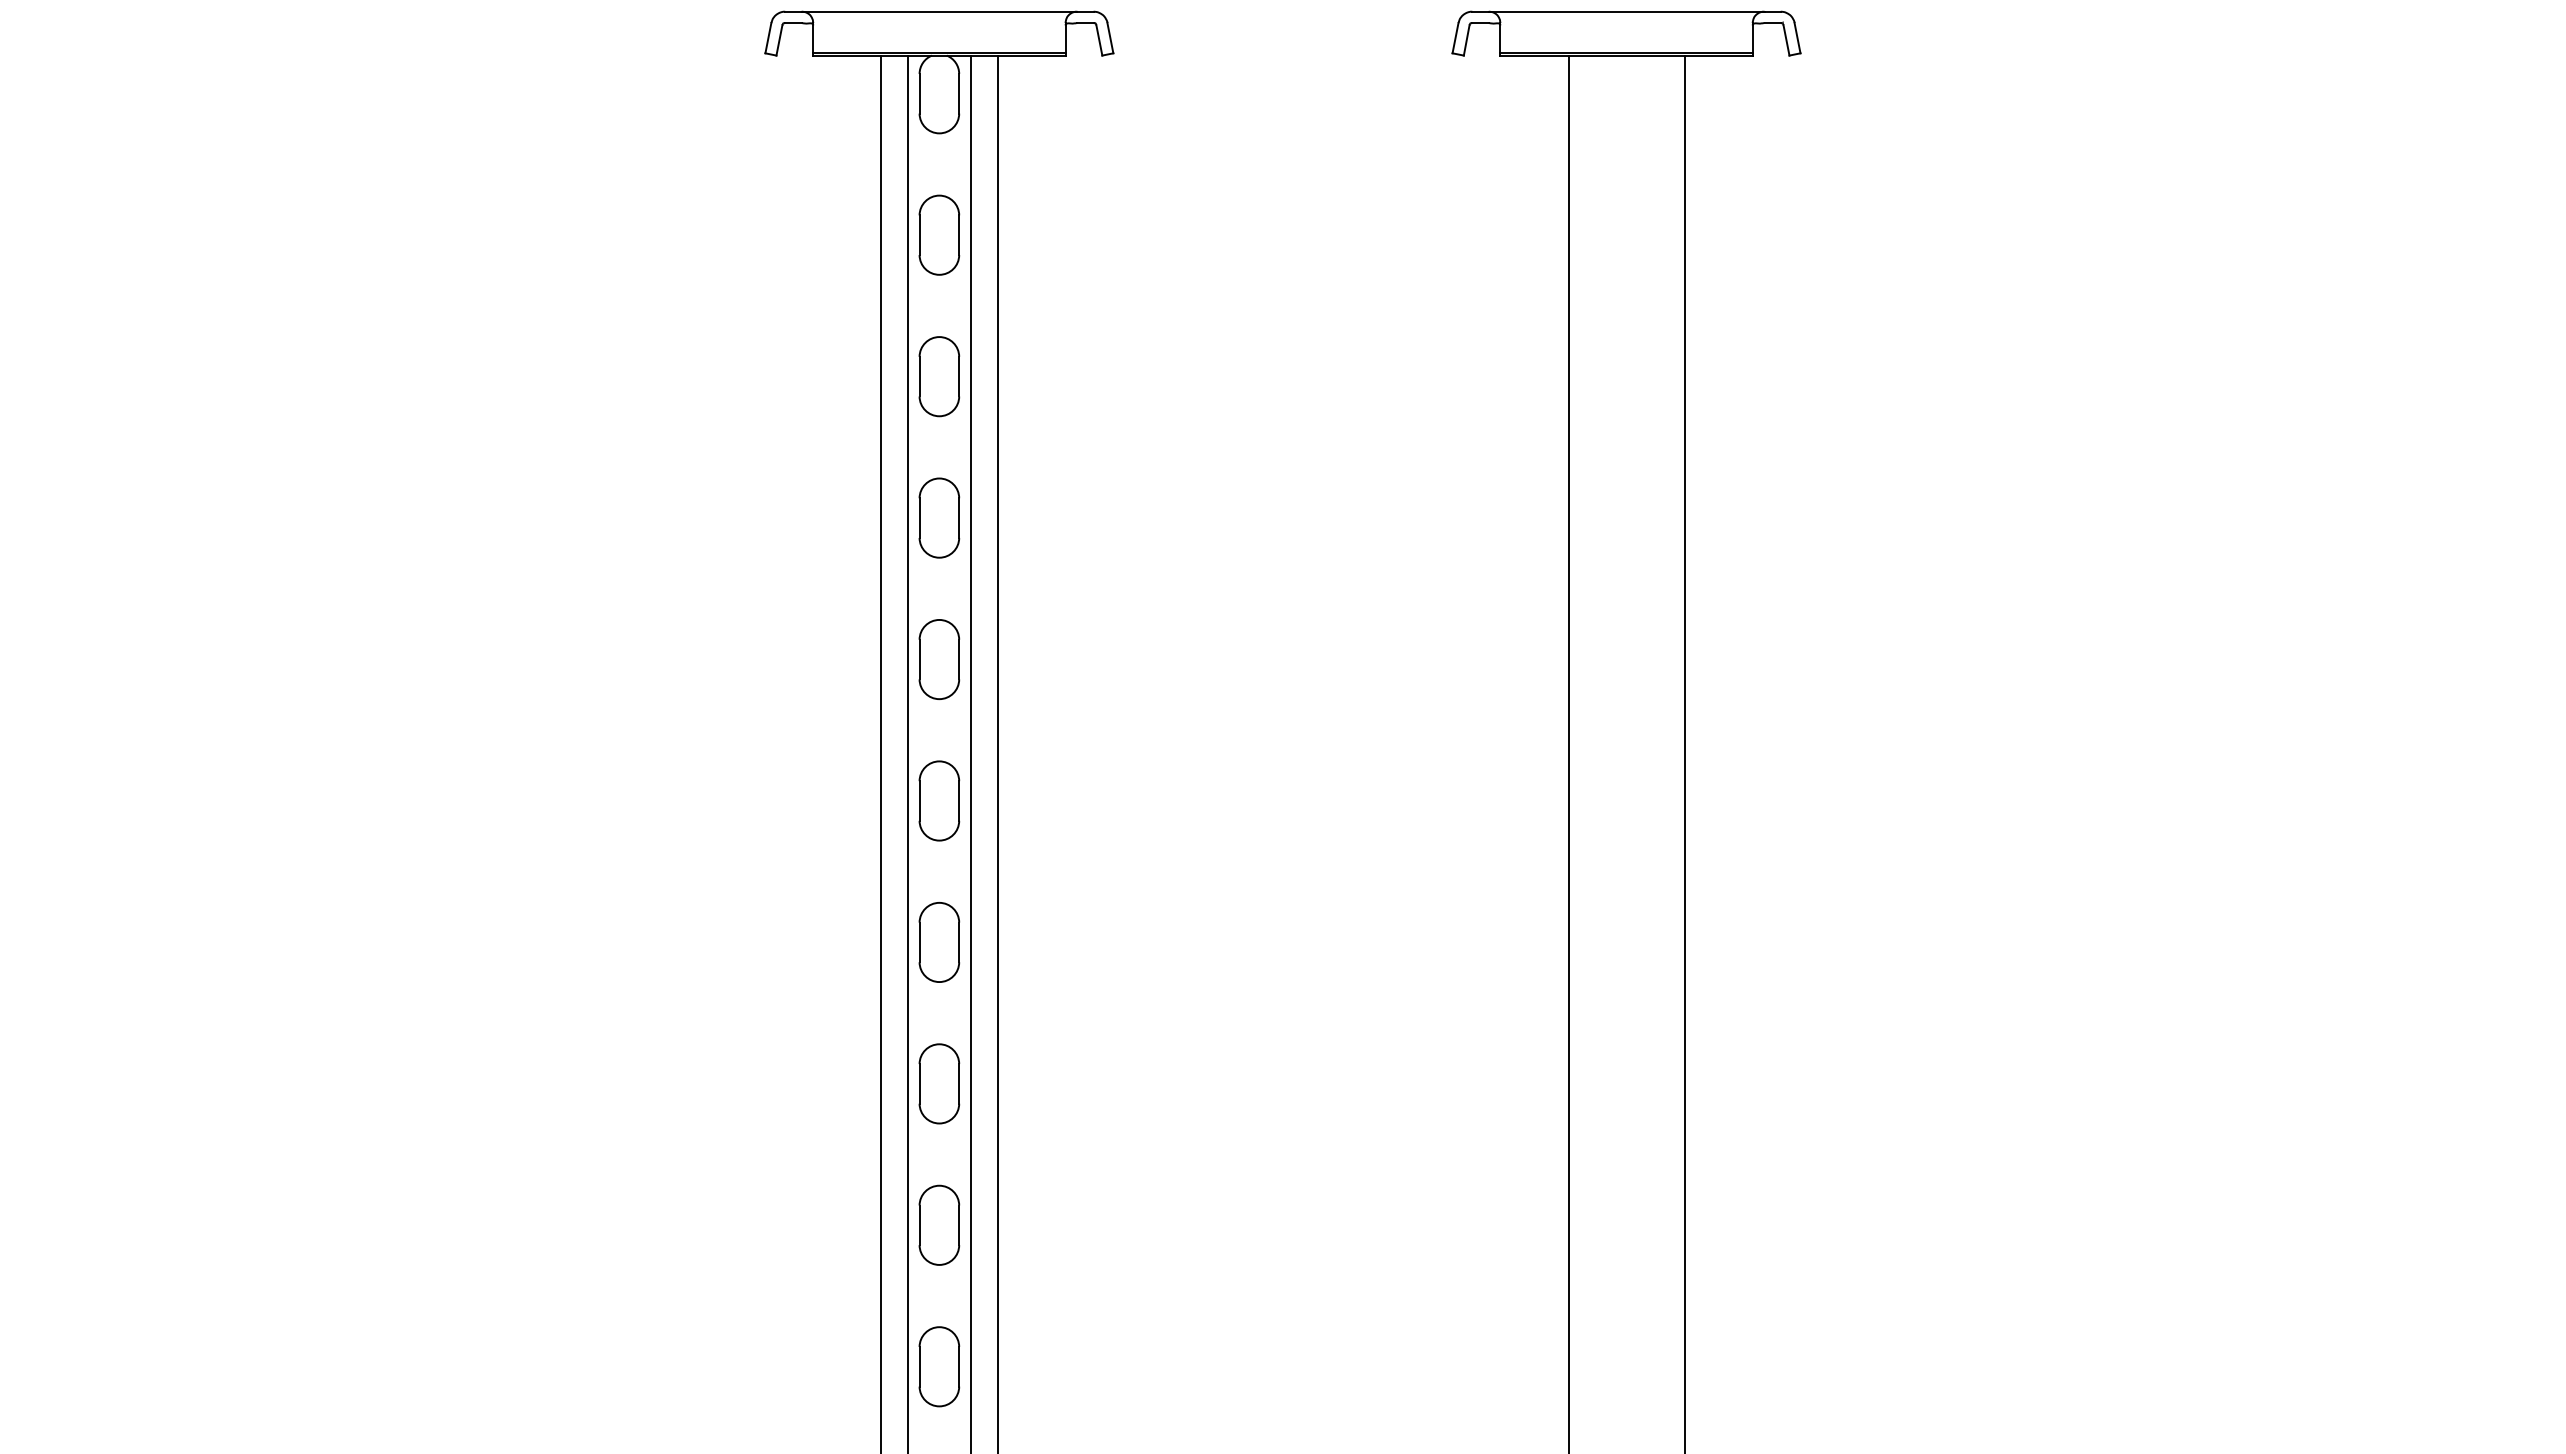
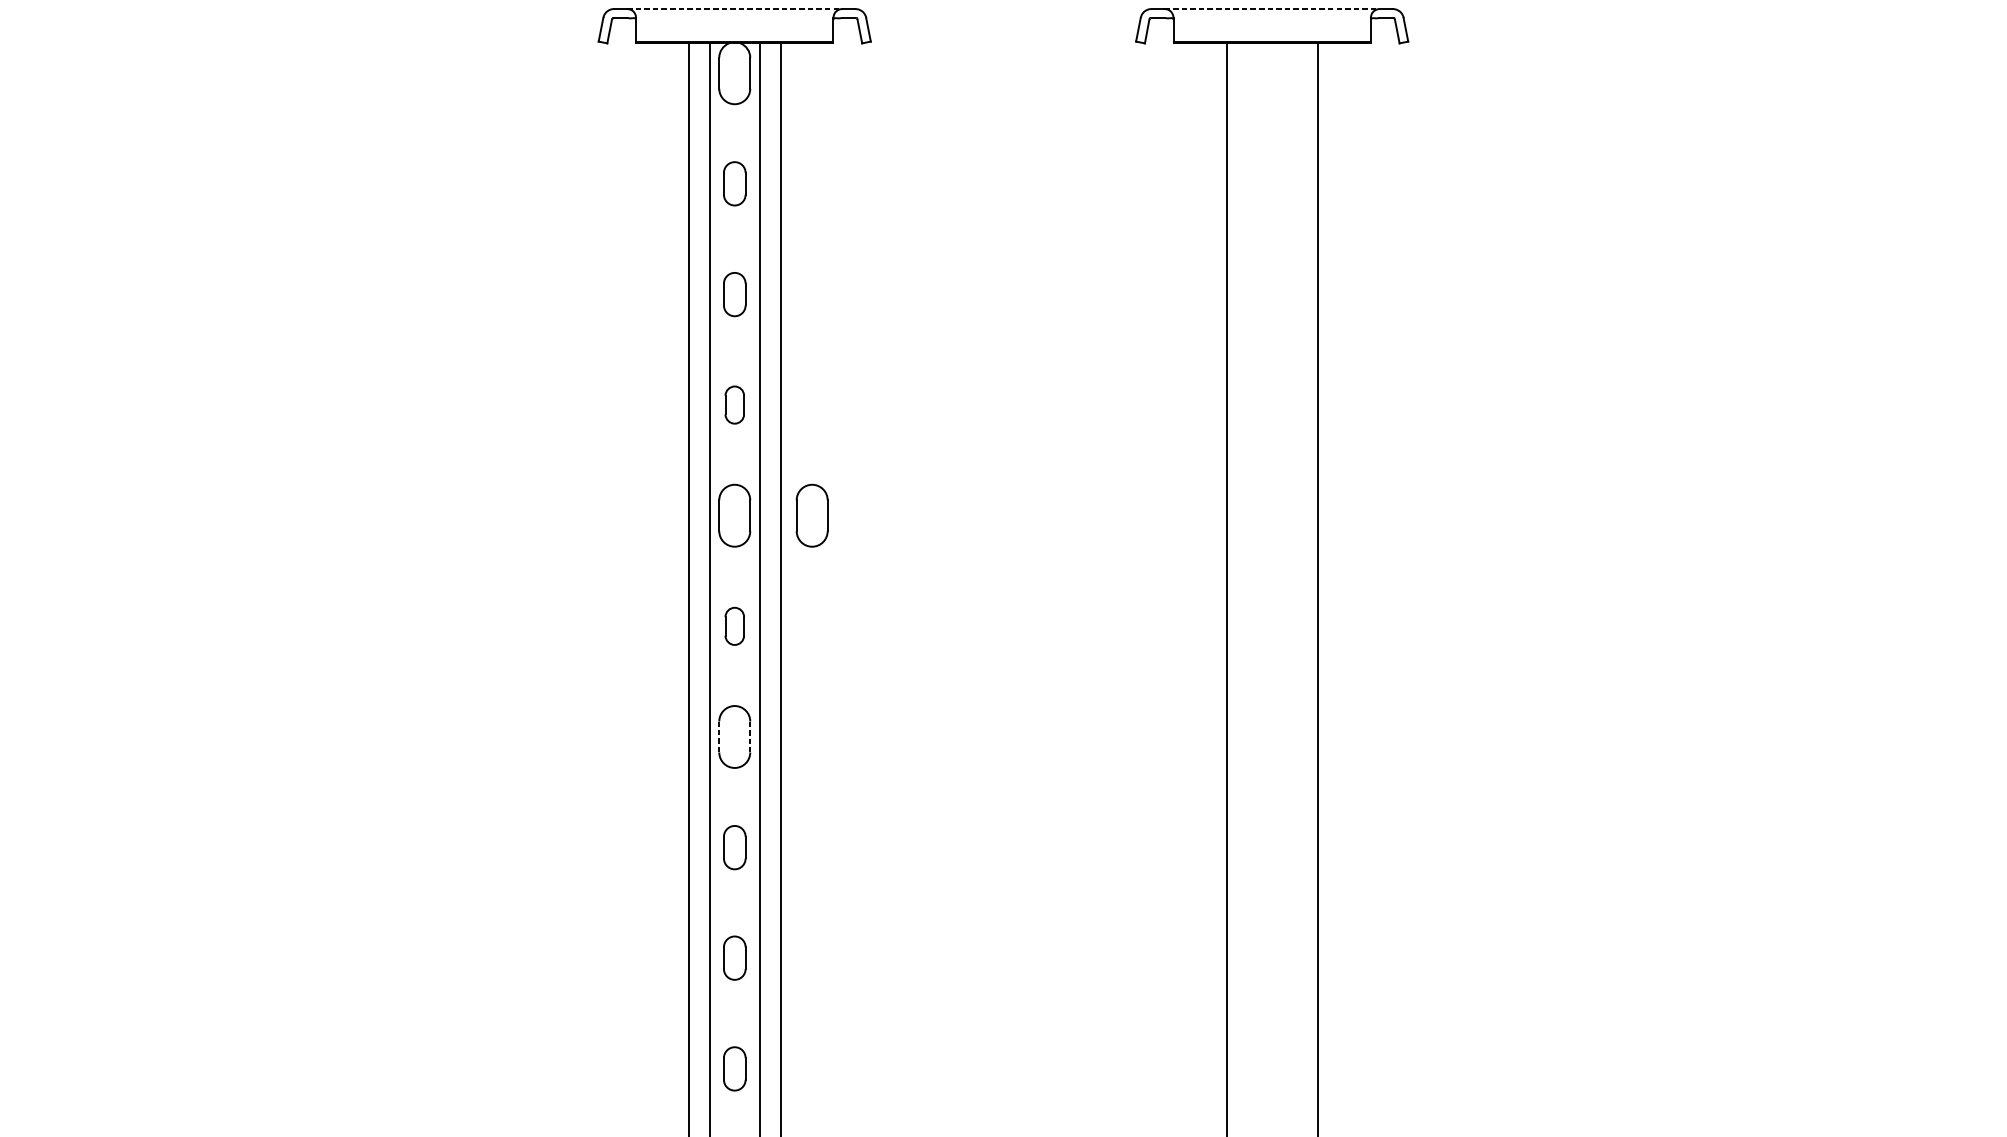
line: (939, 11) -> (734, 8), solid -> dashed
line: (1626, 11) -> (1272, 8), solid -> dashed
part: (939, 234) -> (734, 183), size x0.7
part: (939, 376) -> (734, 294), size x0.7
part: (939, 517) -> (734, 404), size x0.6
part: (1038, 659) -> (812, 515), added
part: (939, 800) -> (734, 625), size x0.6
line: (919, 942) -> (719, 737), solid -> dashed
line: (959, 942) -> (750, 737), solid -> dashed
part: (939, 1083) -> (734, 847), size x0.7
part: (939, 1224) -> (734, 957), size x0.7
part: (939, 1366) -> (734, 1068), size x0.7

